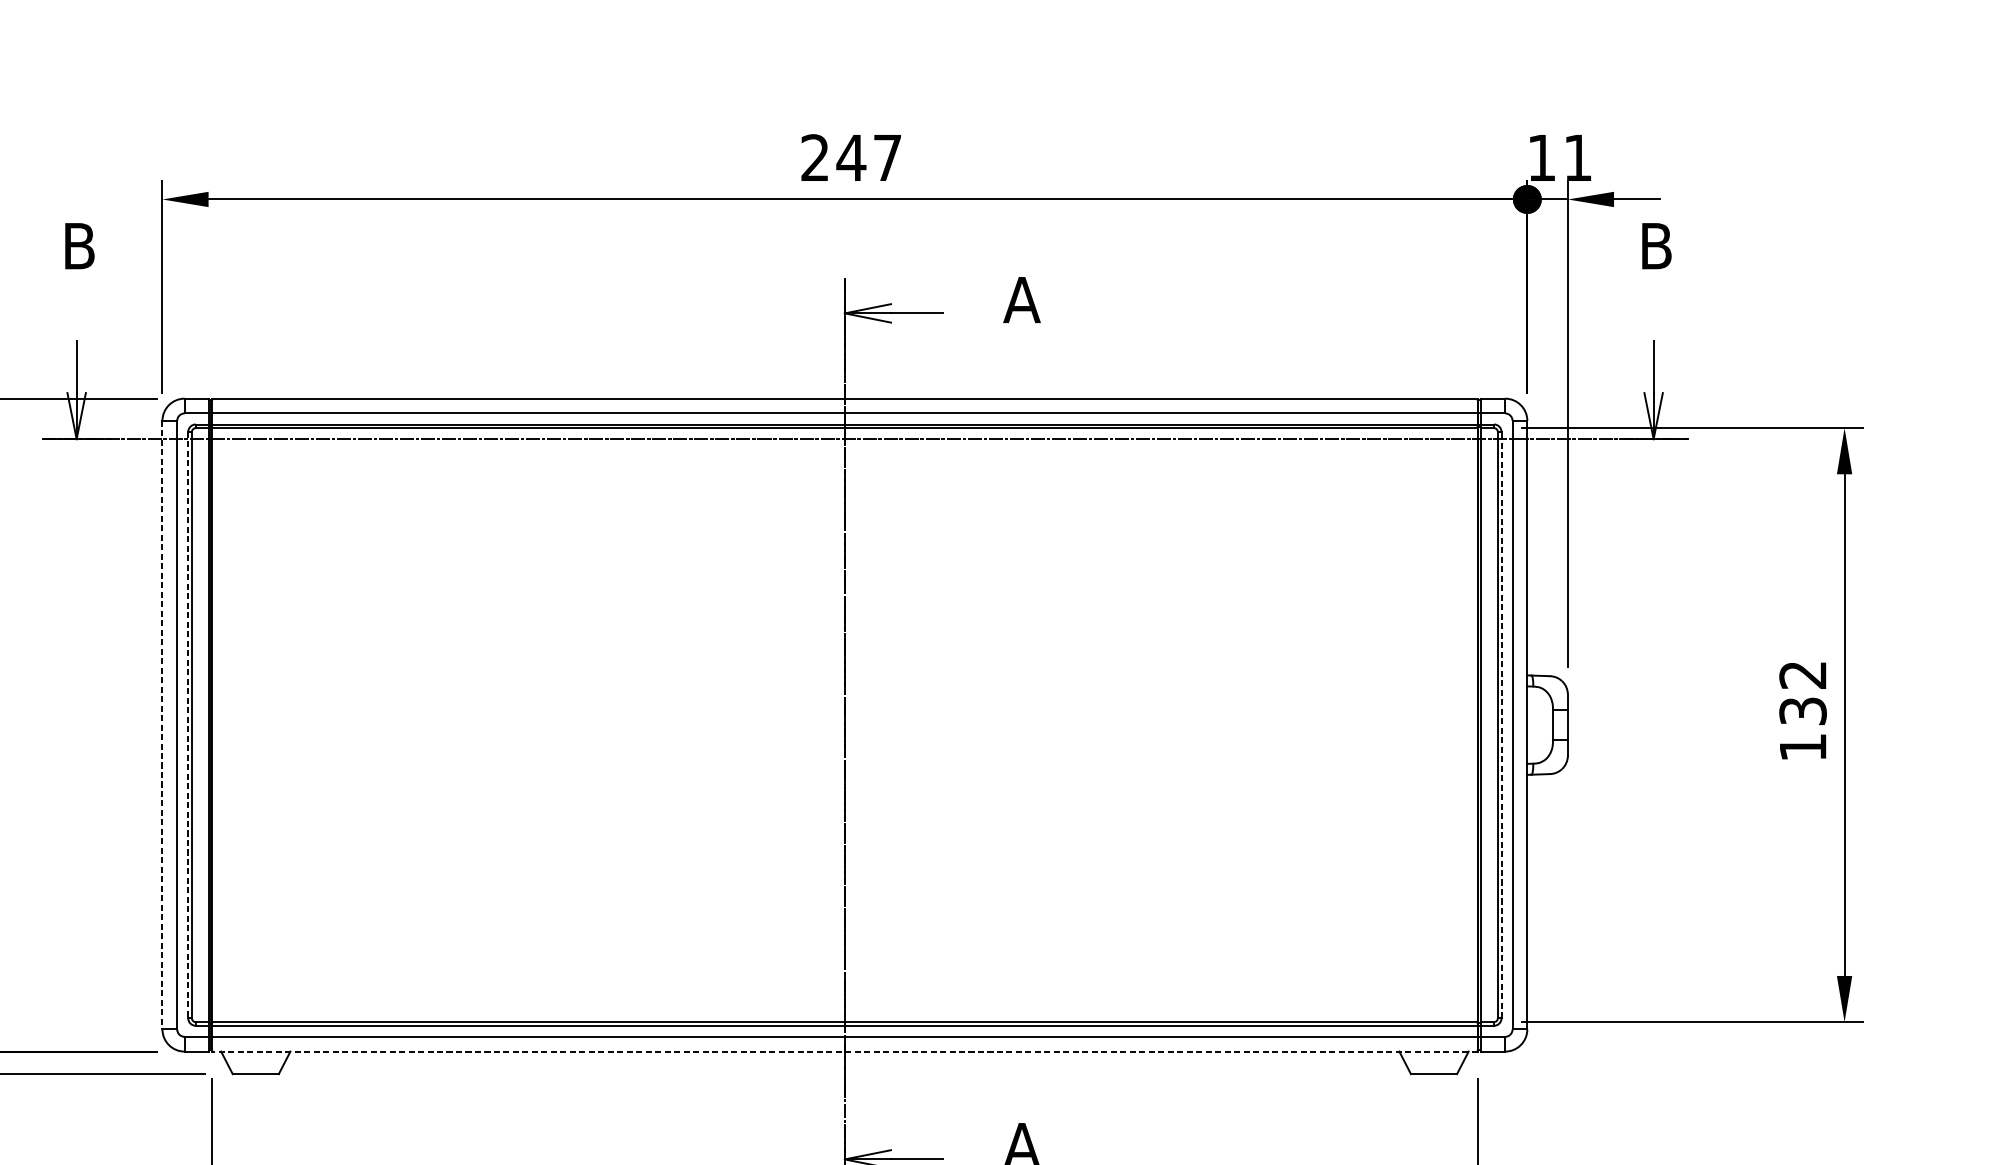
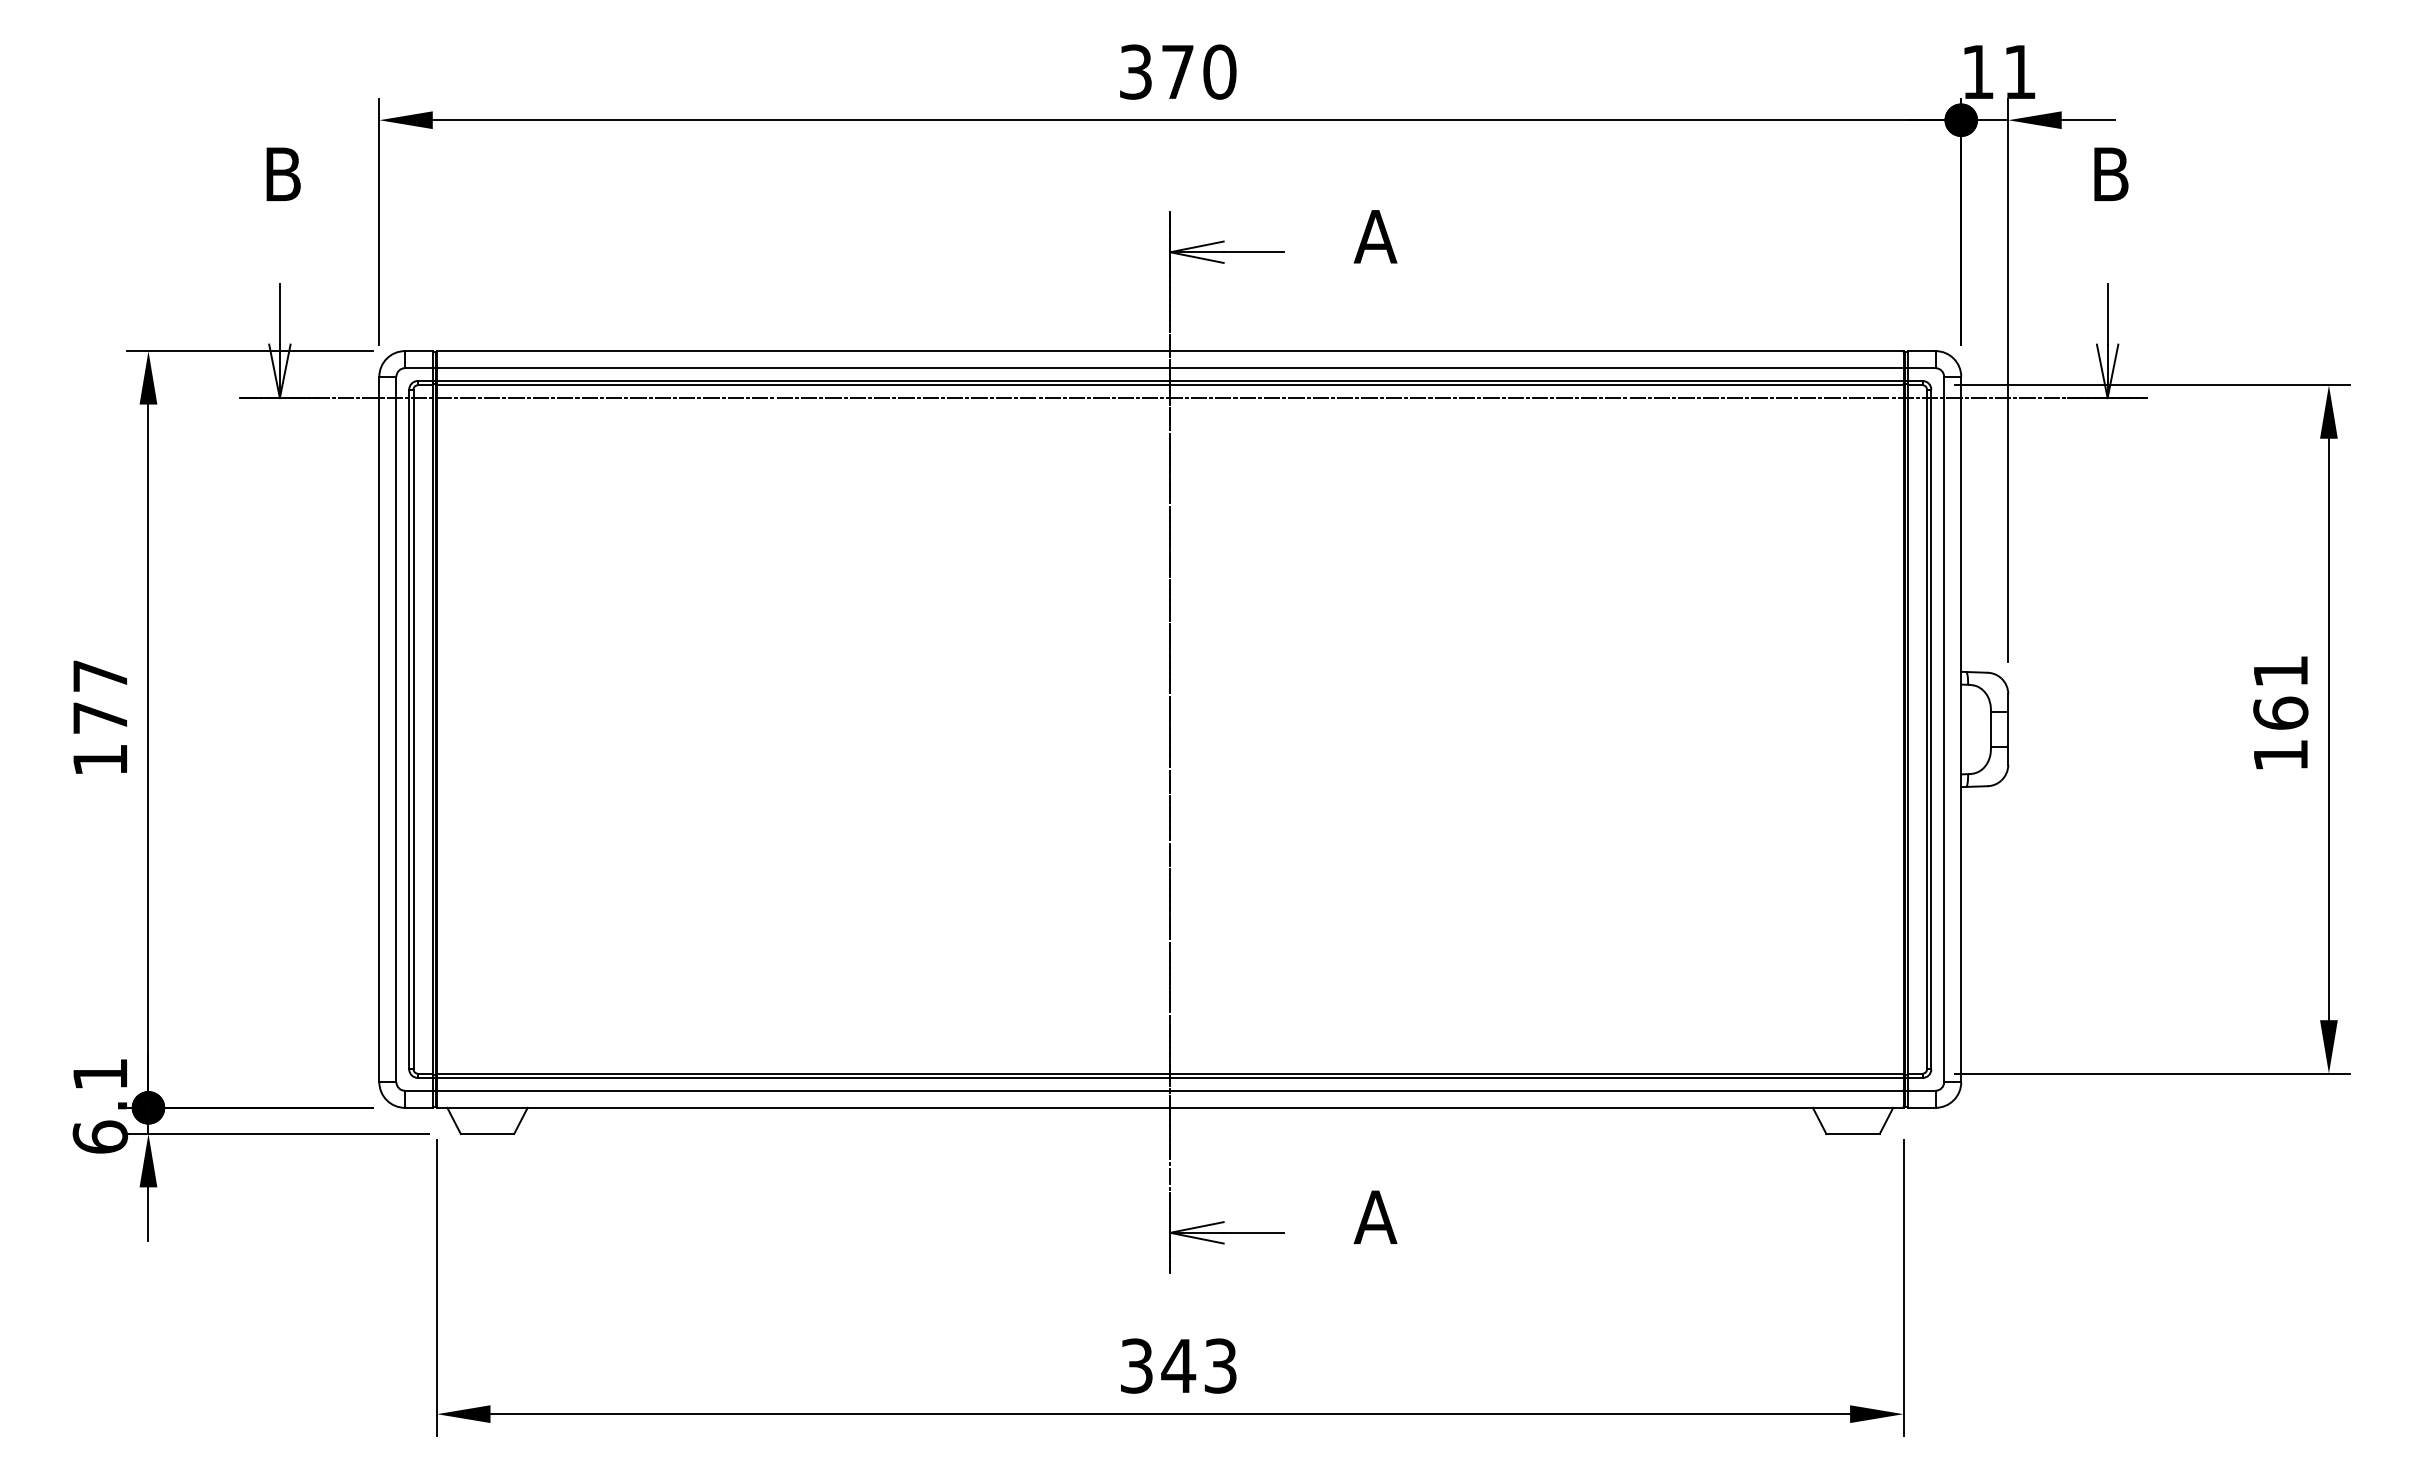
text: (851, 157) -> (1178, 71), 247 -> 370
text: (1802, 693) -> (2280, 692), 132 -> 161
line: (162, 725) -> (379, 729), dashed -> solid
line: (188, 725) -> (409, 729), dashed -> solid
line: (1501, 725) -> (1931, 729), dashed -> solid
line: (844, 1051) -> (1169, 1107), dashed -> solid

